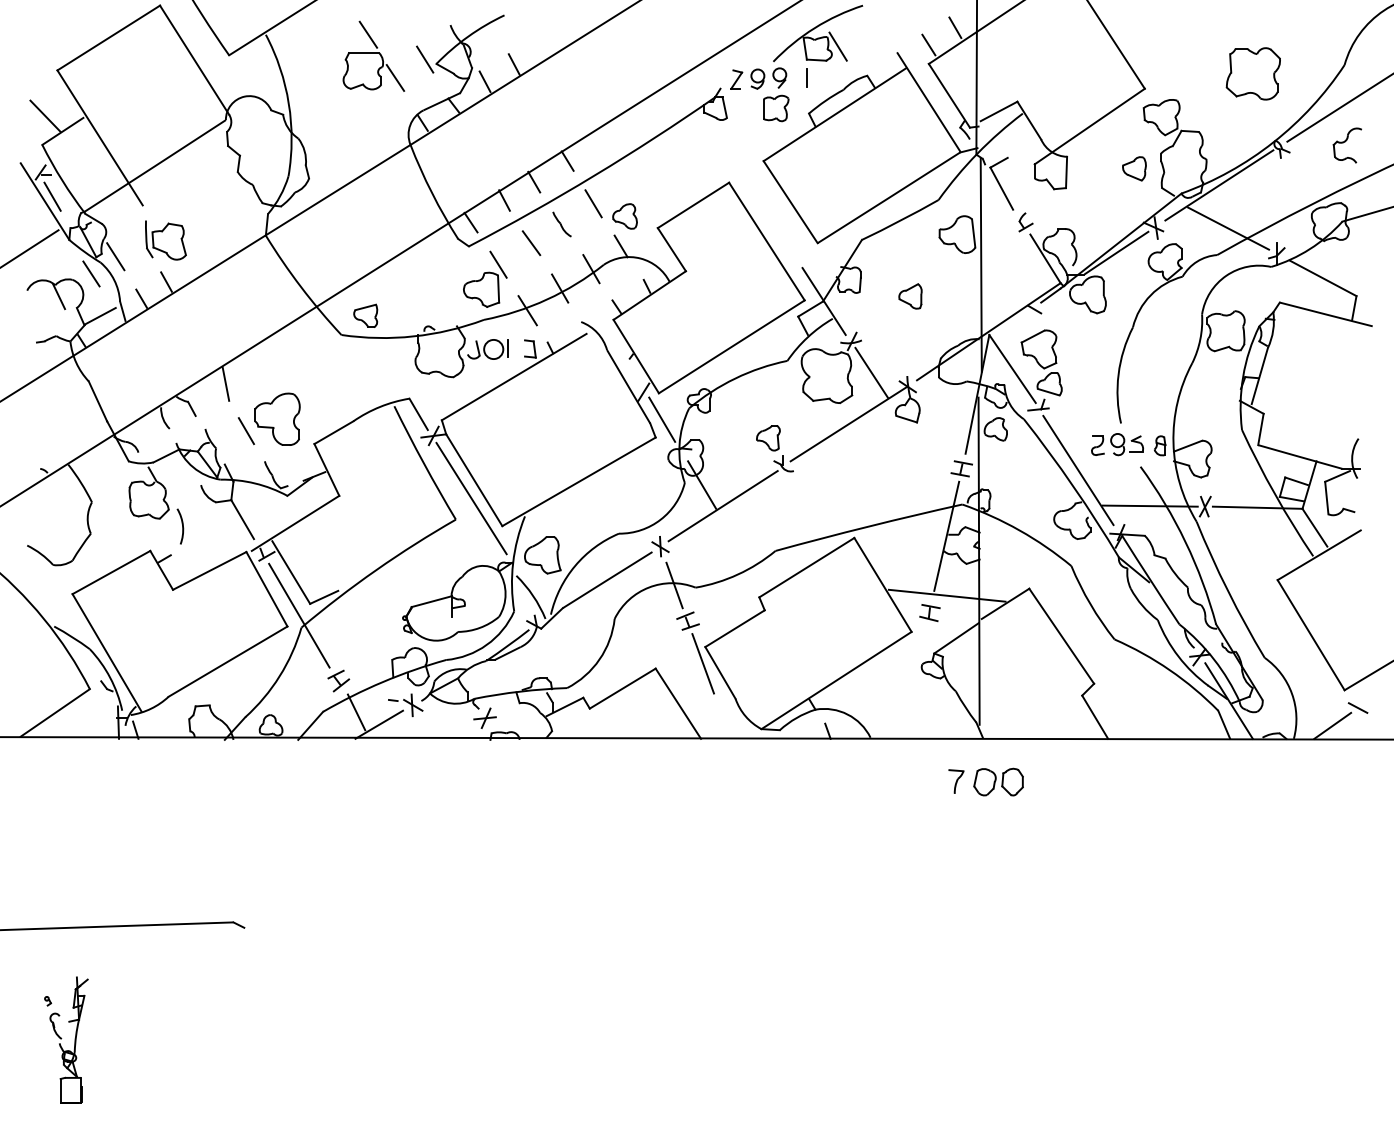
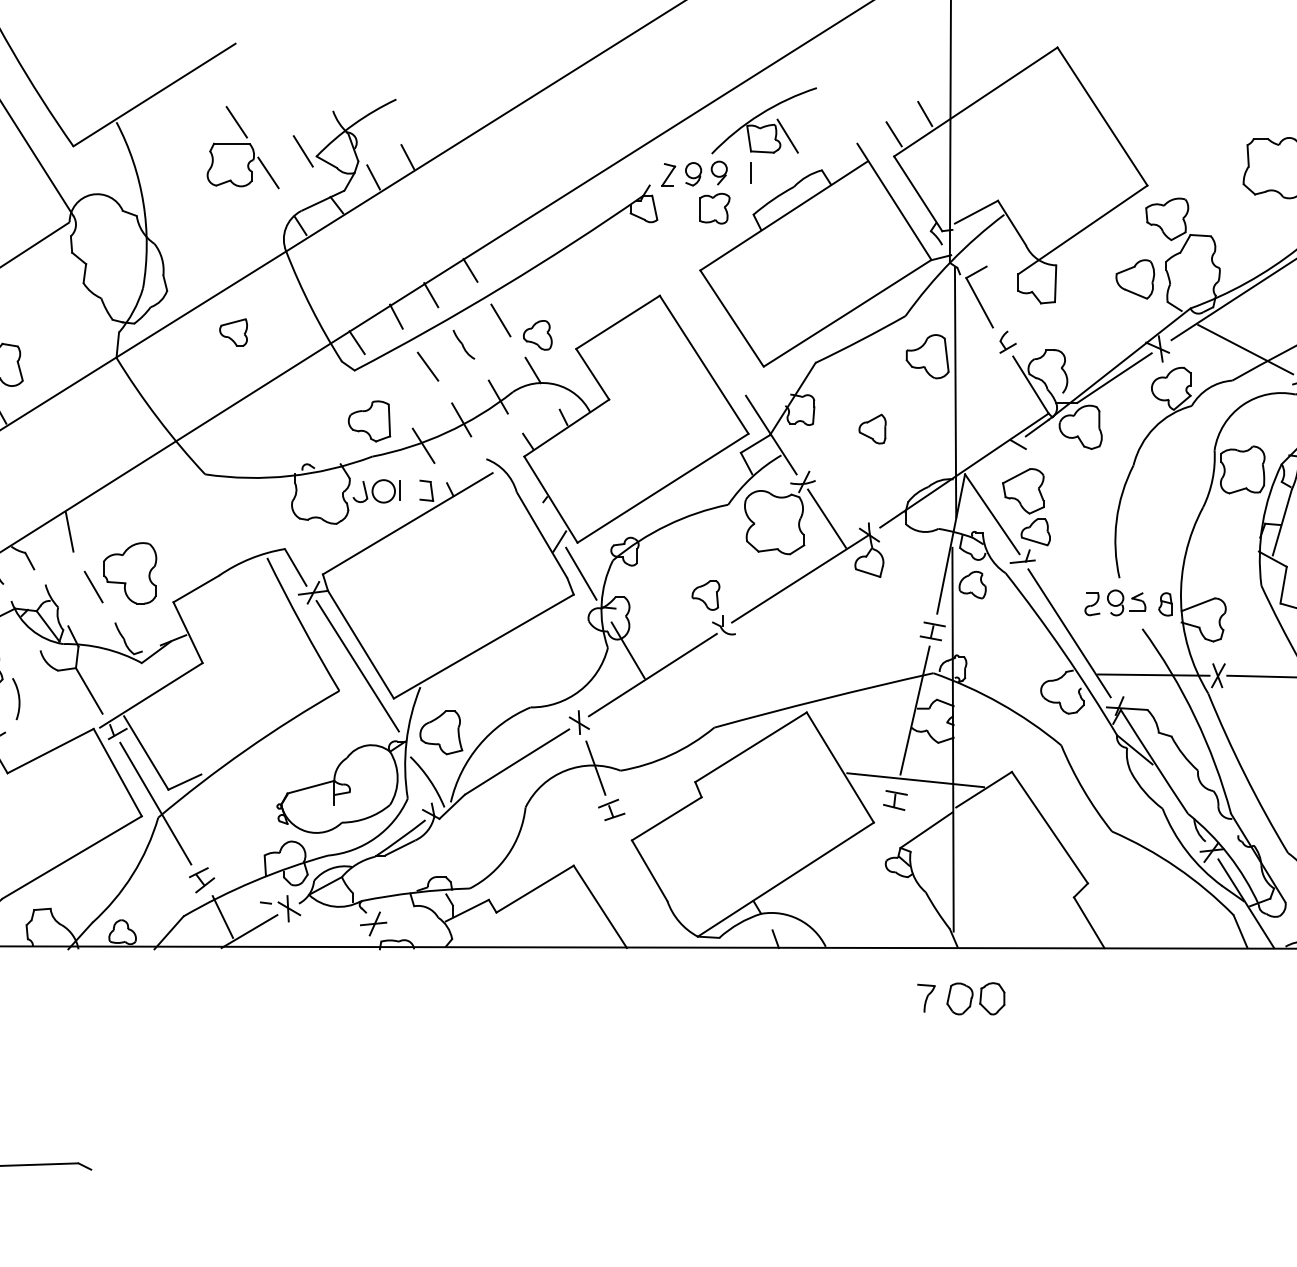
part: (1134, 168) -> (1135, 279), size x1.4
line: (498, 264) -> (389, 391), removed
part: (365, 315) -> (233, 331), moved
line: (703, 663) -> (629, 859), removed

